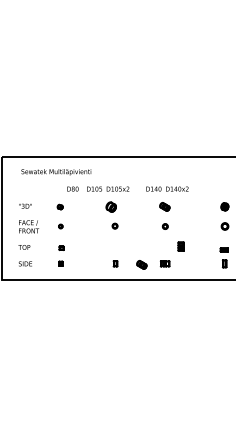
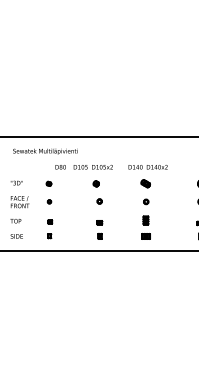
part: (111, 206) -> (96, 183), size x0.62
part: (180, 246) -> (145, 220), moved
part: (114, 248) -> (99, 222), added
part: (141, 264) -> (124, 236), removed

